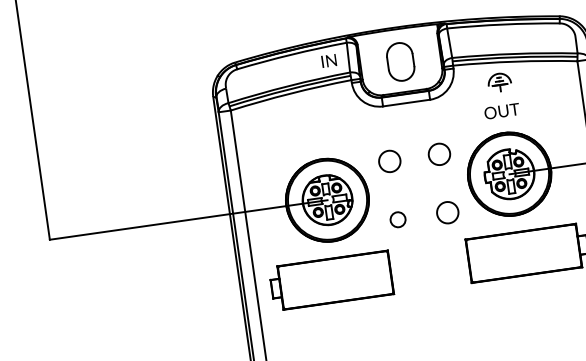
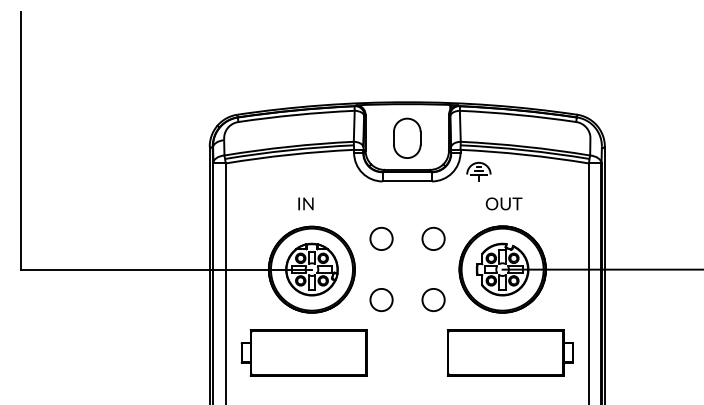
text: (328, 60) -> (305, 203), moved
part: (499, 82) -> (478, 171), moved
circle: (397, 219) -> (381, 299), size x1.43

